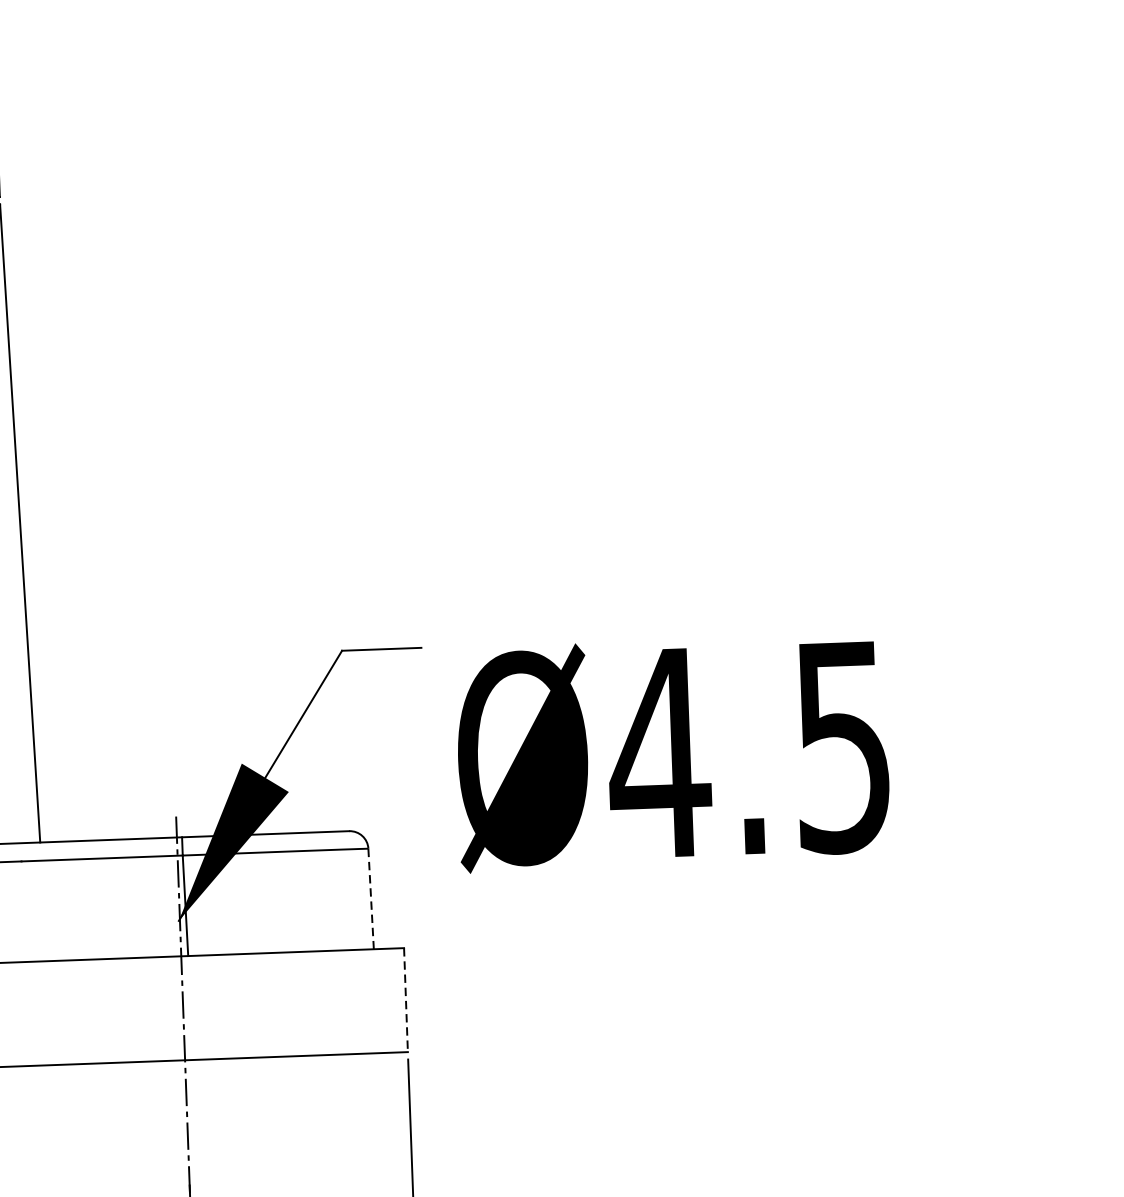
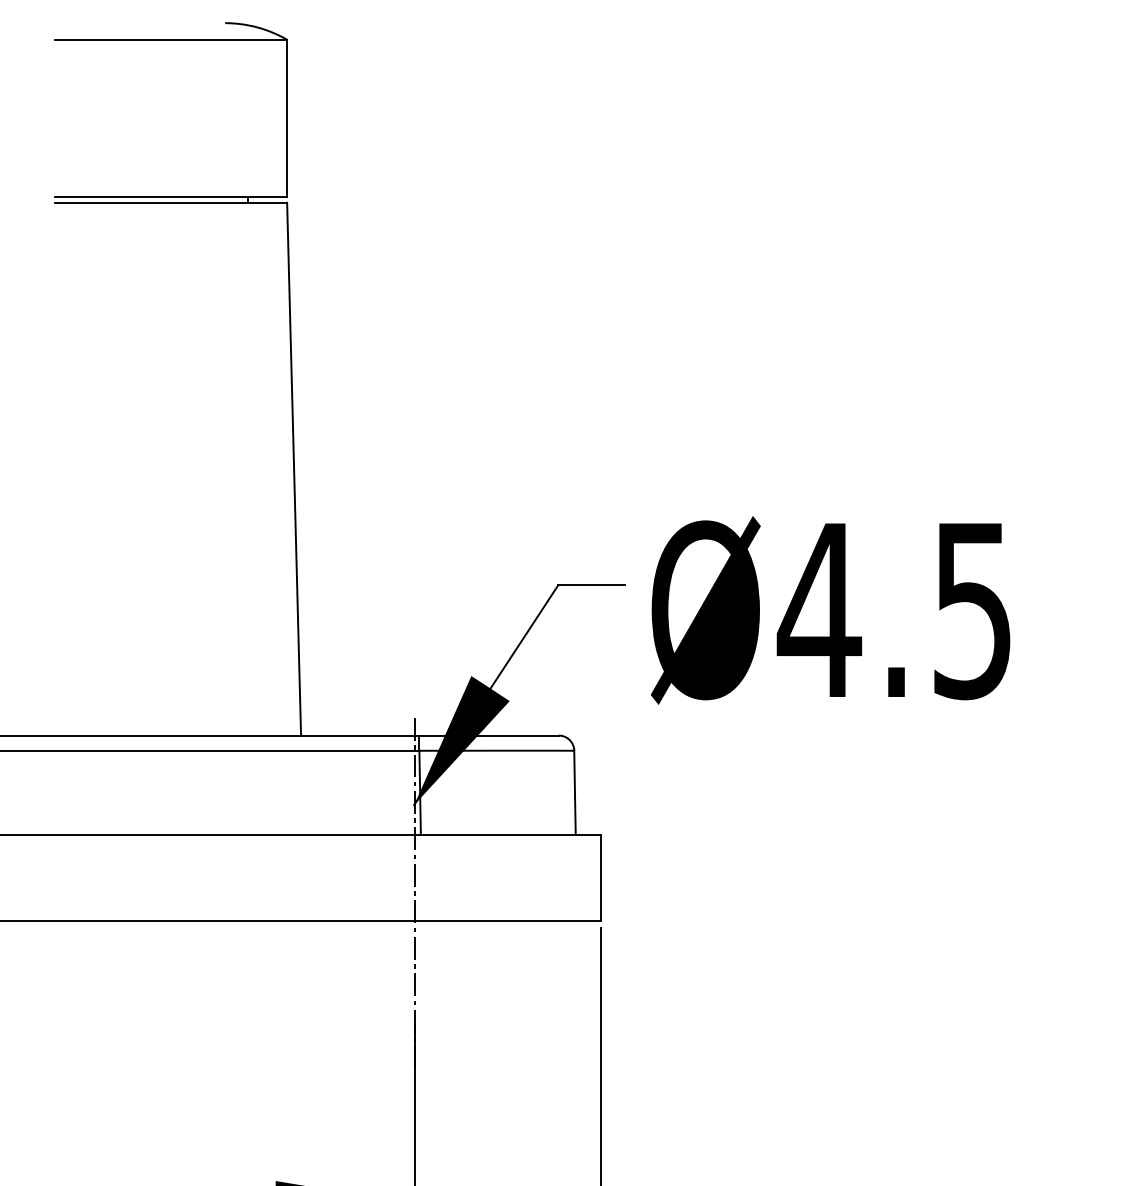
text: (672, 753) -> (830, 610), moved
line: (370, 898) -> (574, 792), dashed -> solid
line: (405, 1000) -> (600, 878), dashed -> solid

